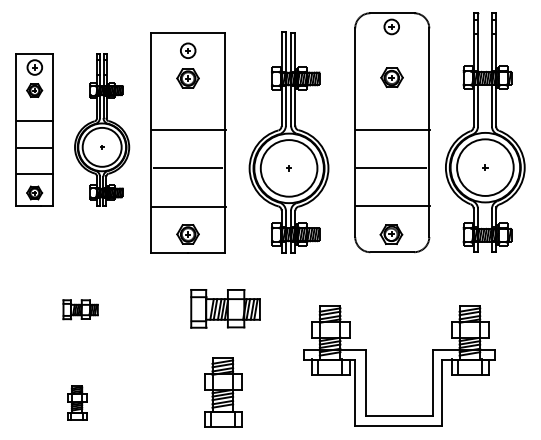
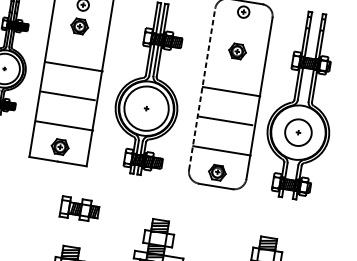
line: (355, 132) -> (202, 89), solid -> dashed
circle: (485, 167) -> (298, 132), size x0.6
part: (225, 308) -> (79, 209), size x0.7

